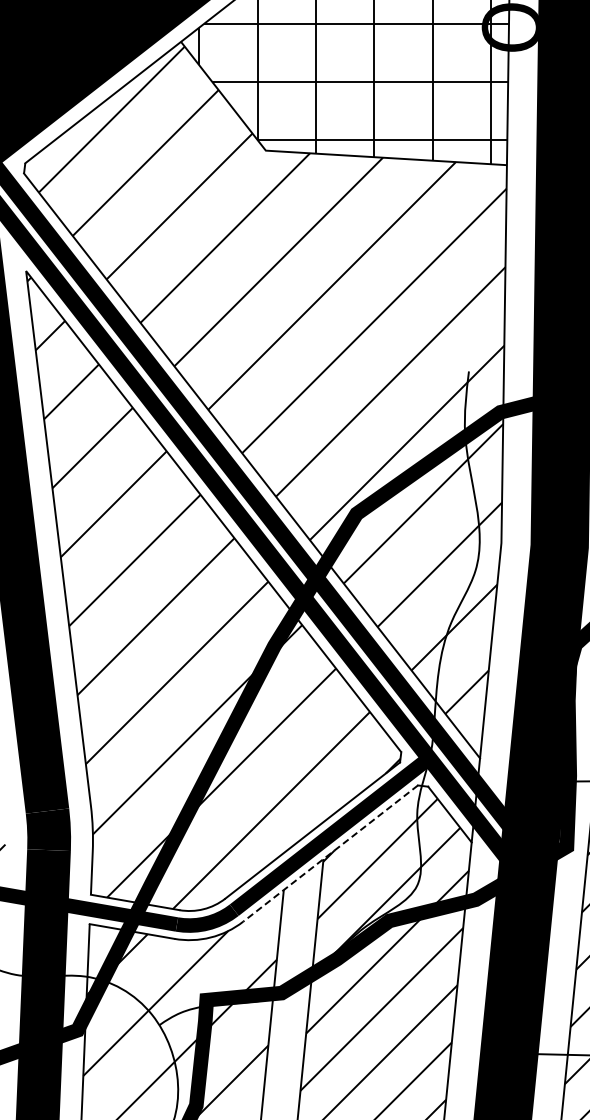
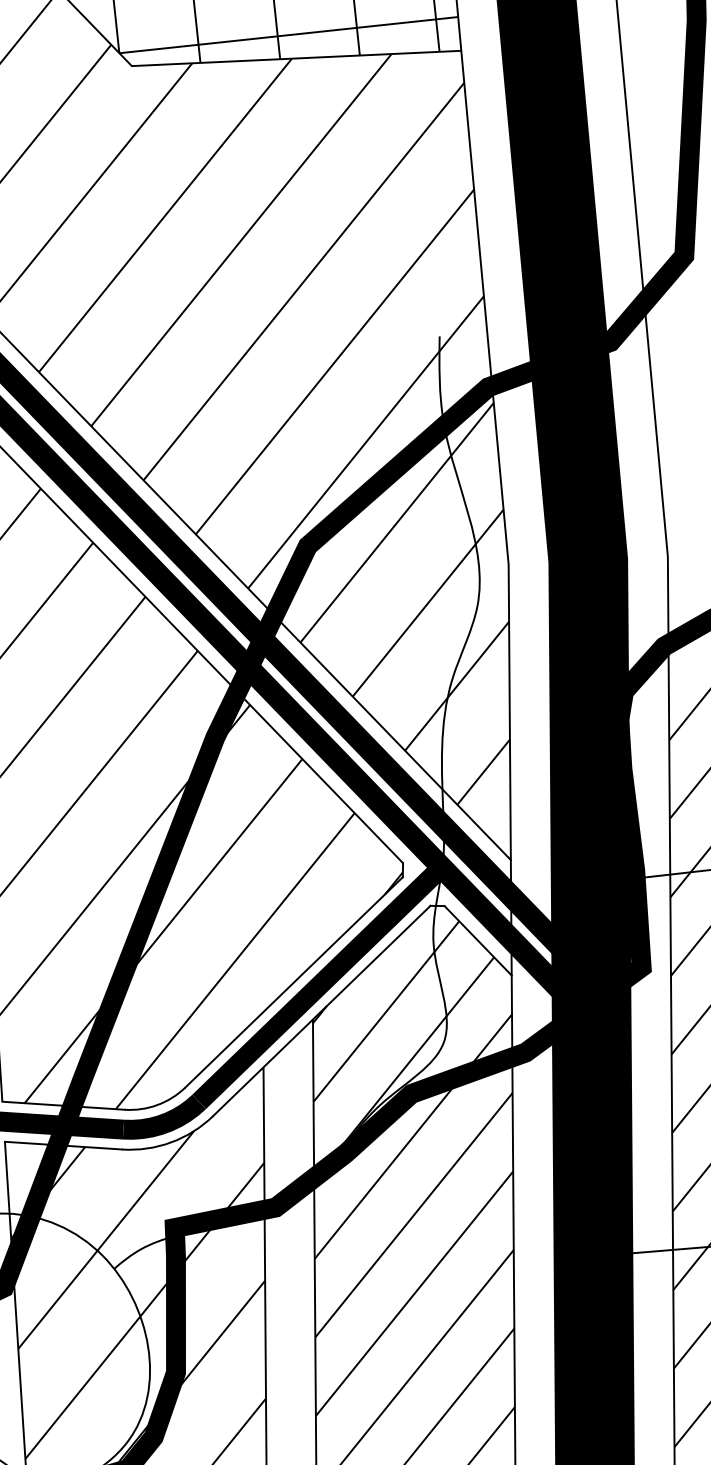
line: (330, 853) -> (321, 1010), dashed -> solid

